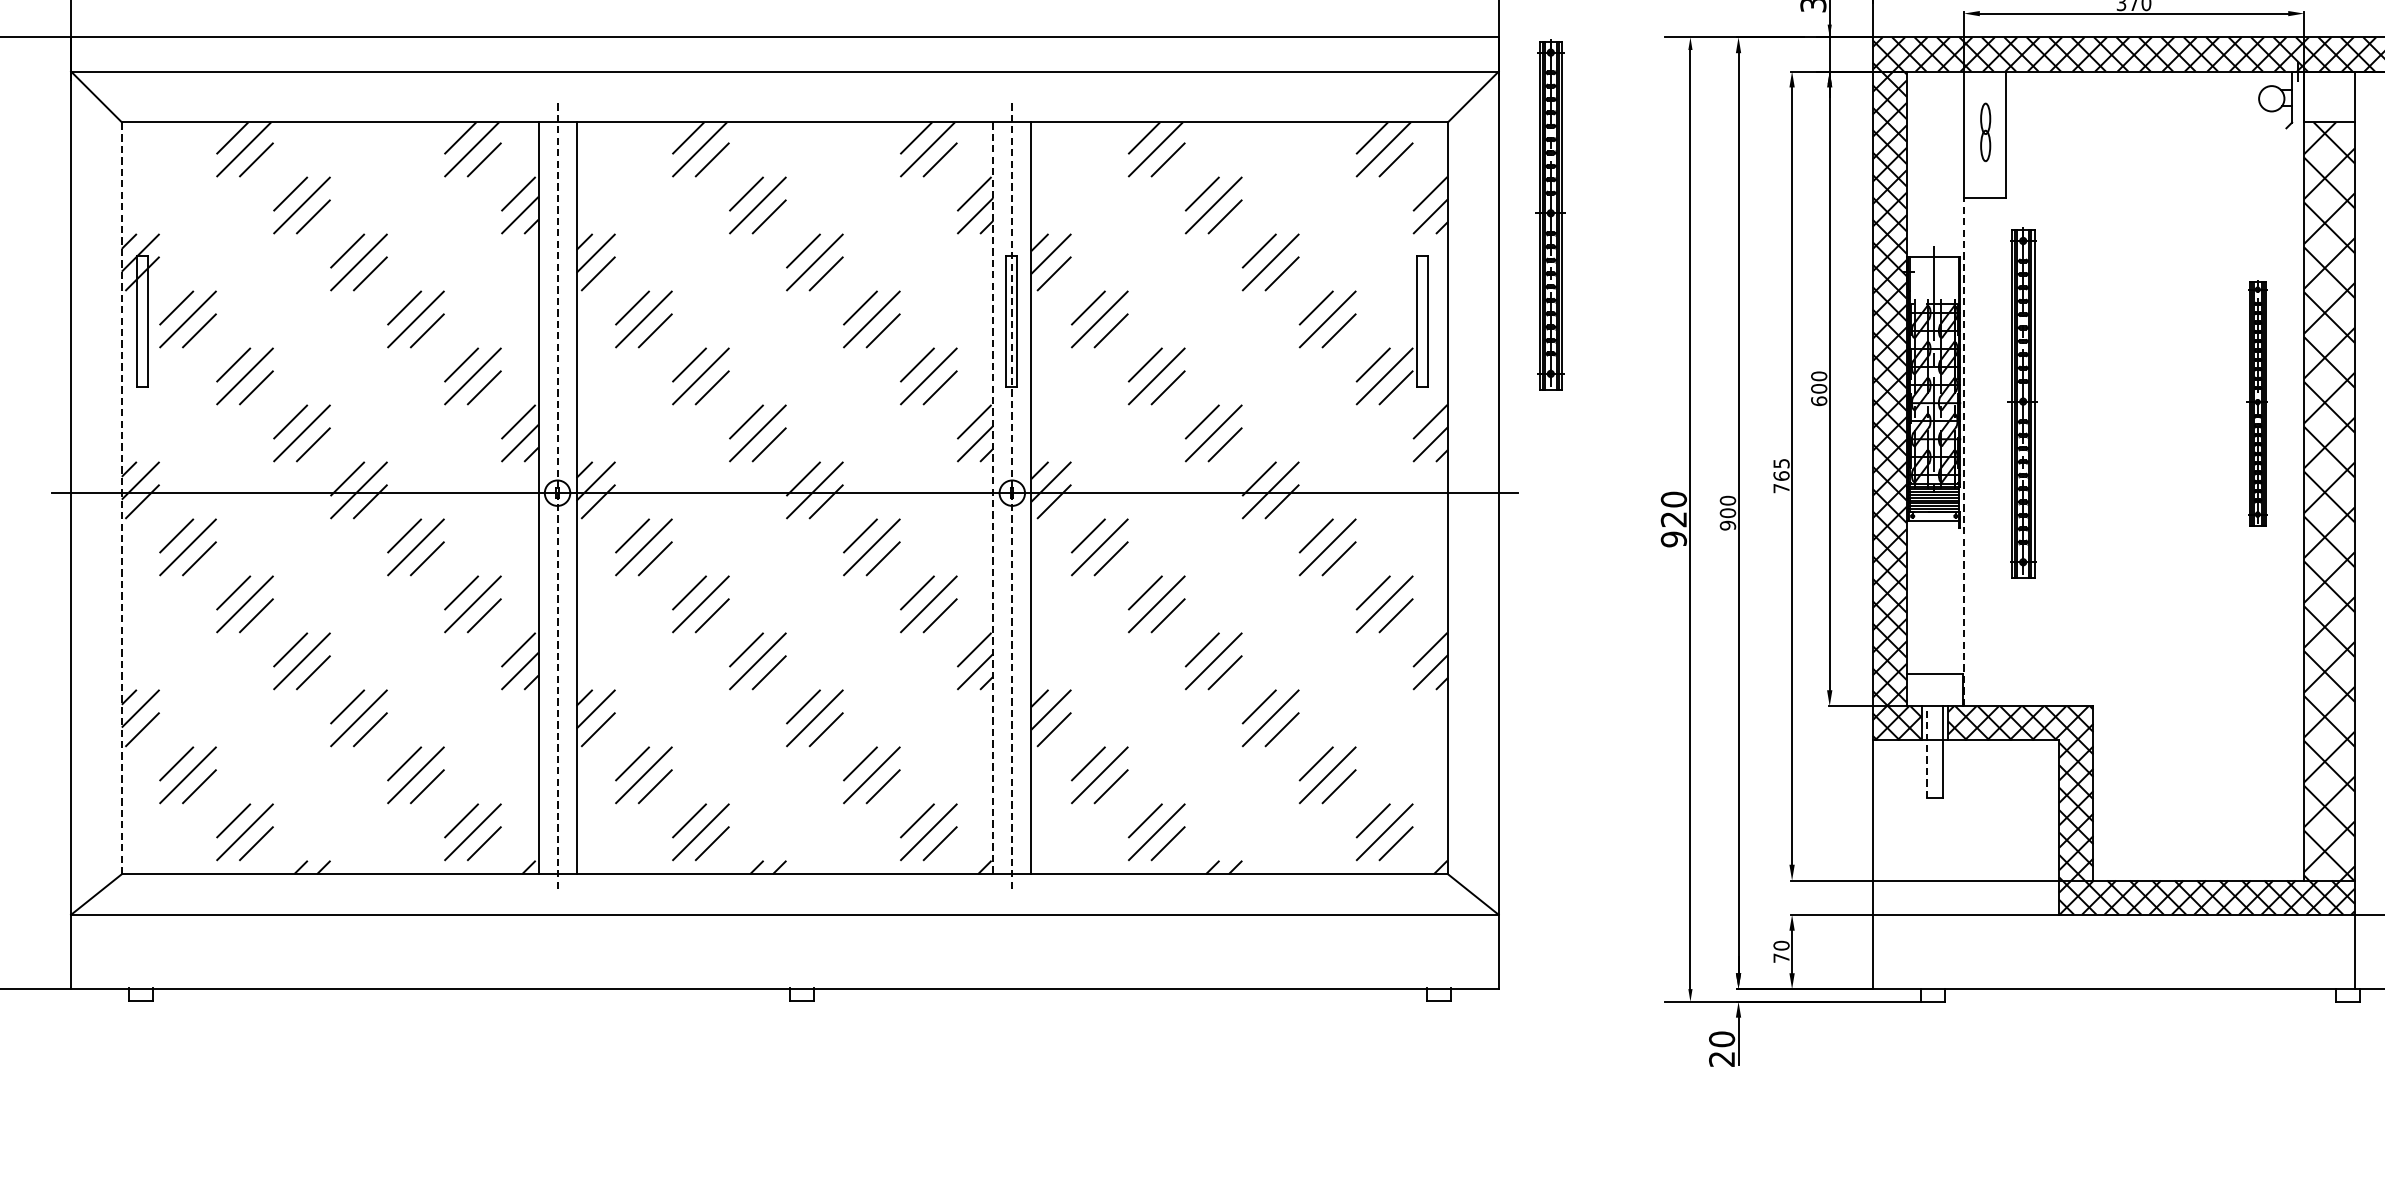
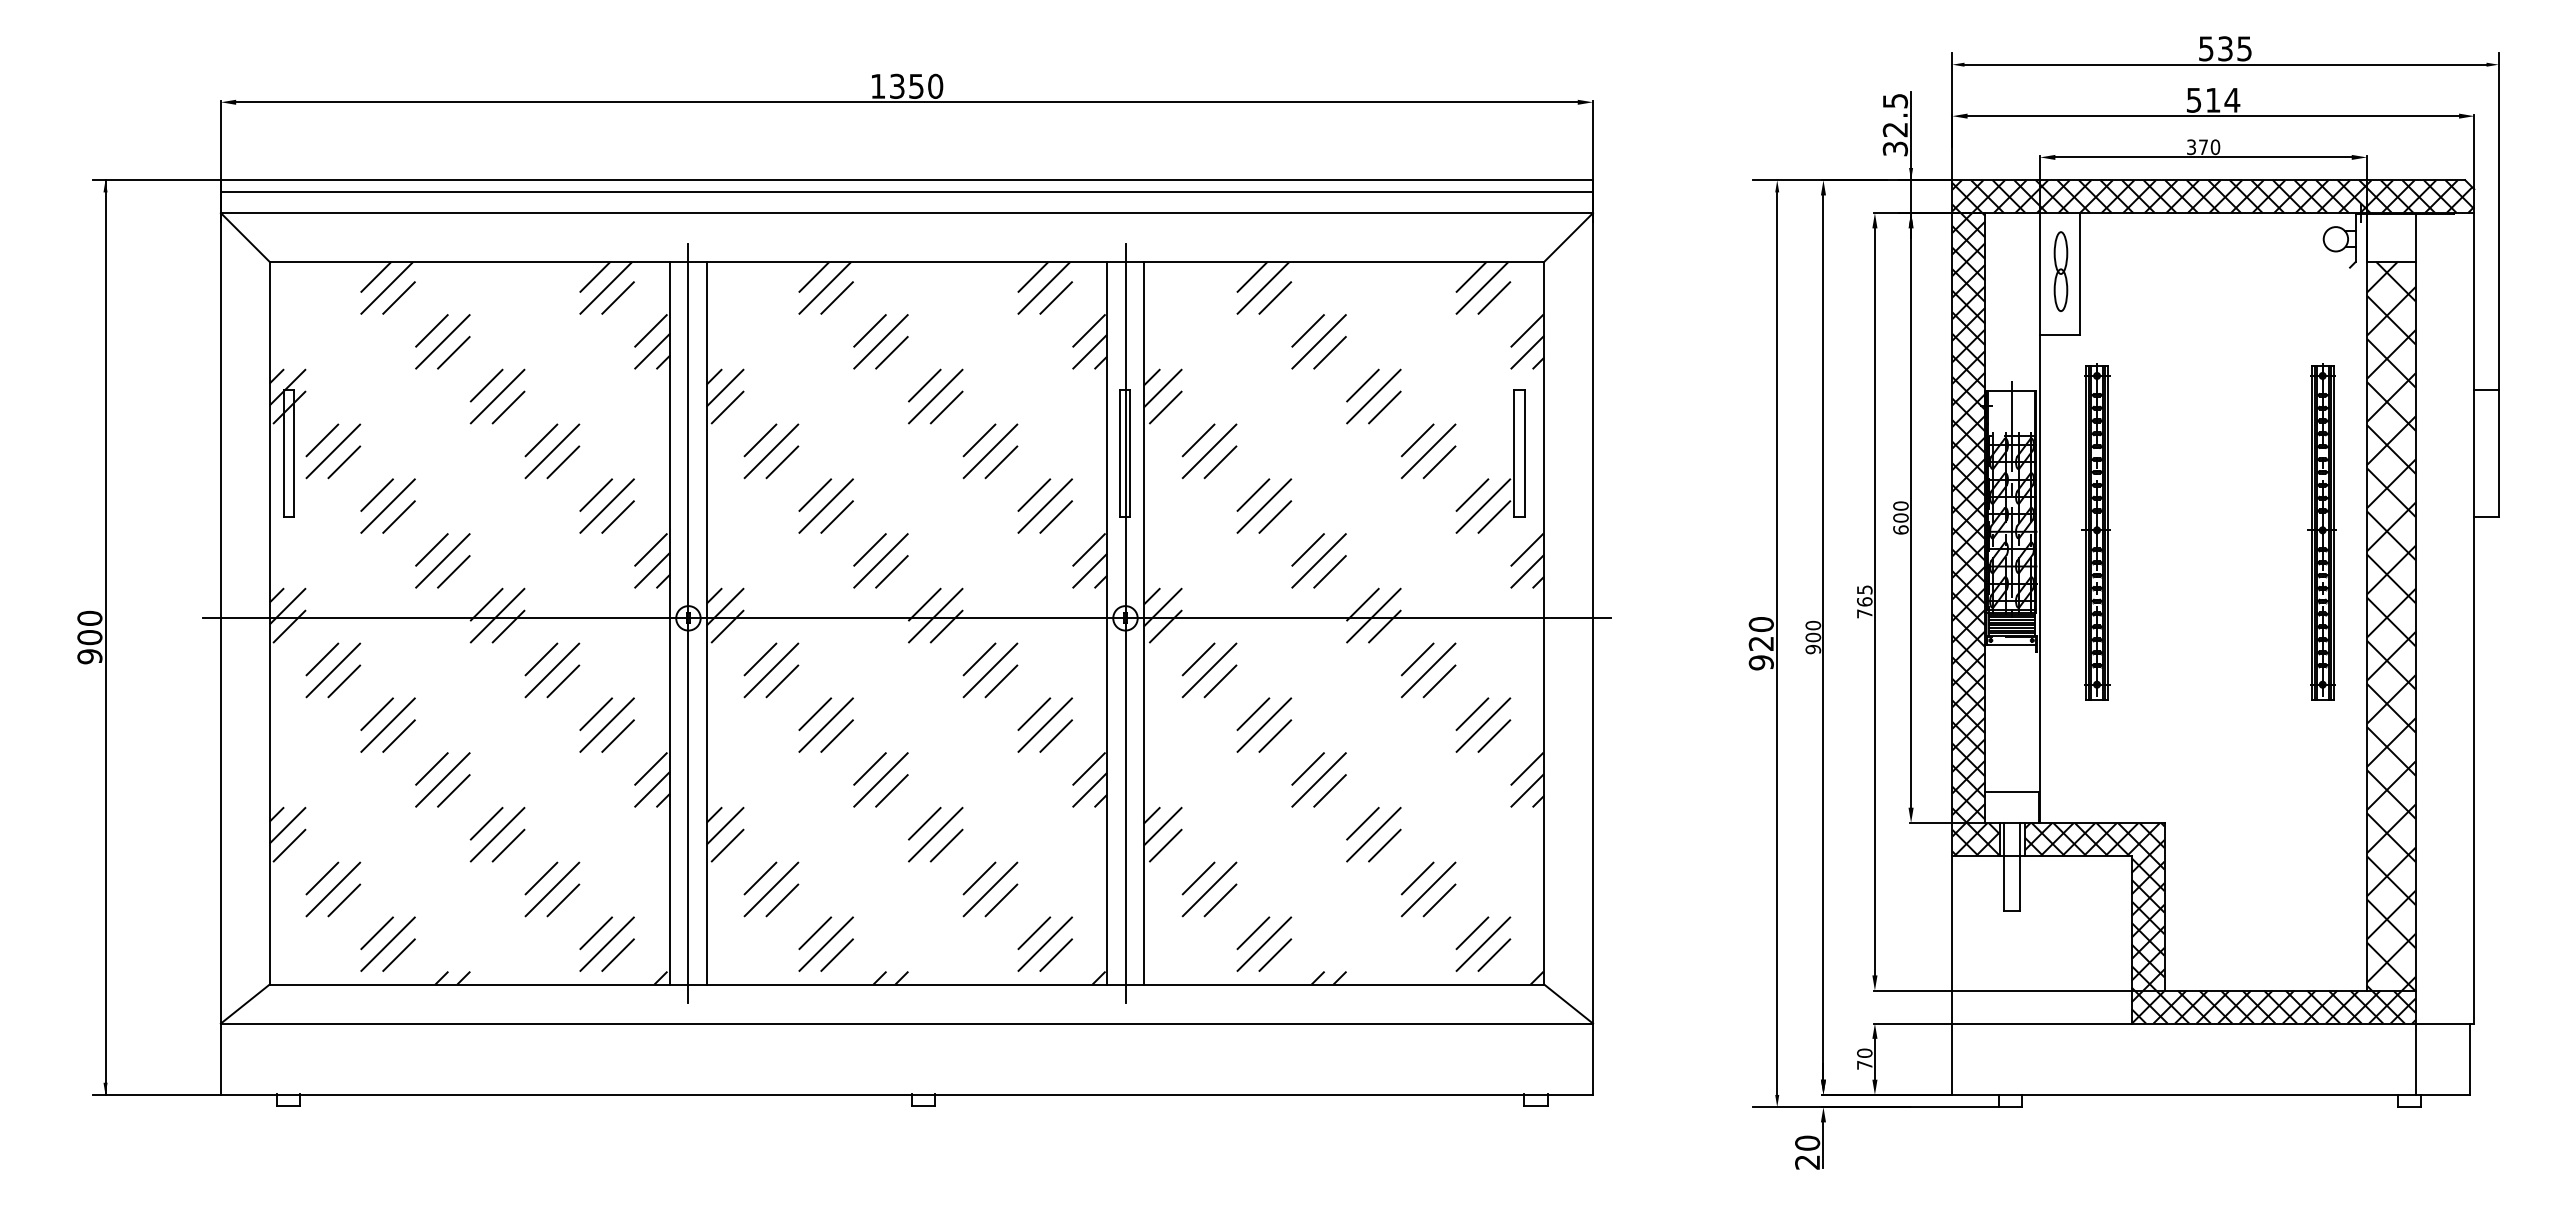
line: (784, 50) -> (906, 192), added
part: (1985, 132) -> (2060, 271), size x1.43
part: (1549, 214) -> (1641, 350), removed
part: (2256, 402) -> (2321, 531), size x1.43
line: (1964, 452) -> (2040, 579), dashed -> solid
line: (121, 497) -> (269, 622), dashed -> solid
line: (557, 498) -> (688, 623), dashed -> solid
line: (993, 498) -> (1107, 623), dashed -> solid
line: (1012, 498) -> (1125, 623), dashed -> solid
line: (1926, 751) -> (2004, 866), dashed -> solid

